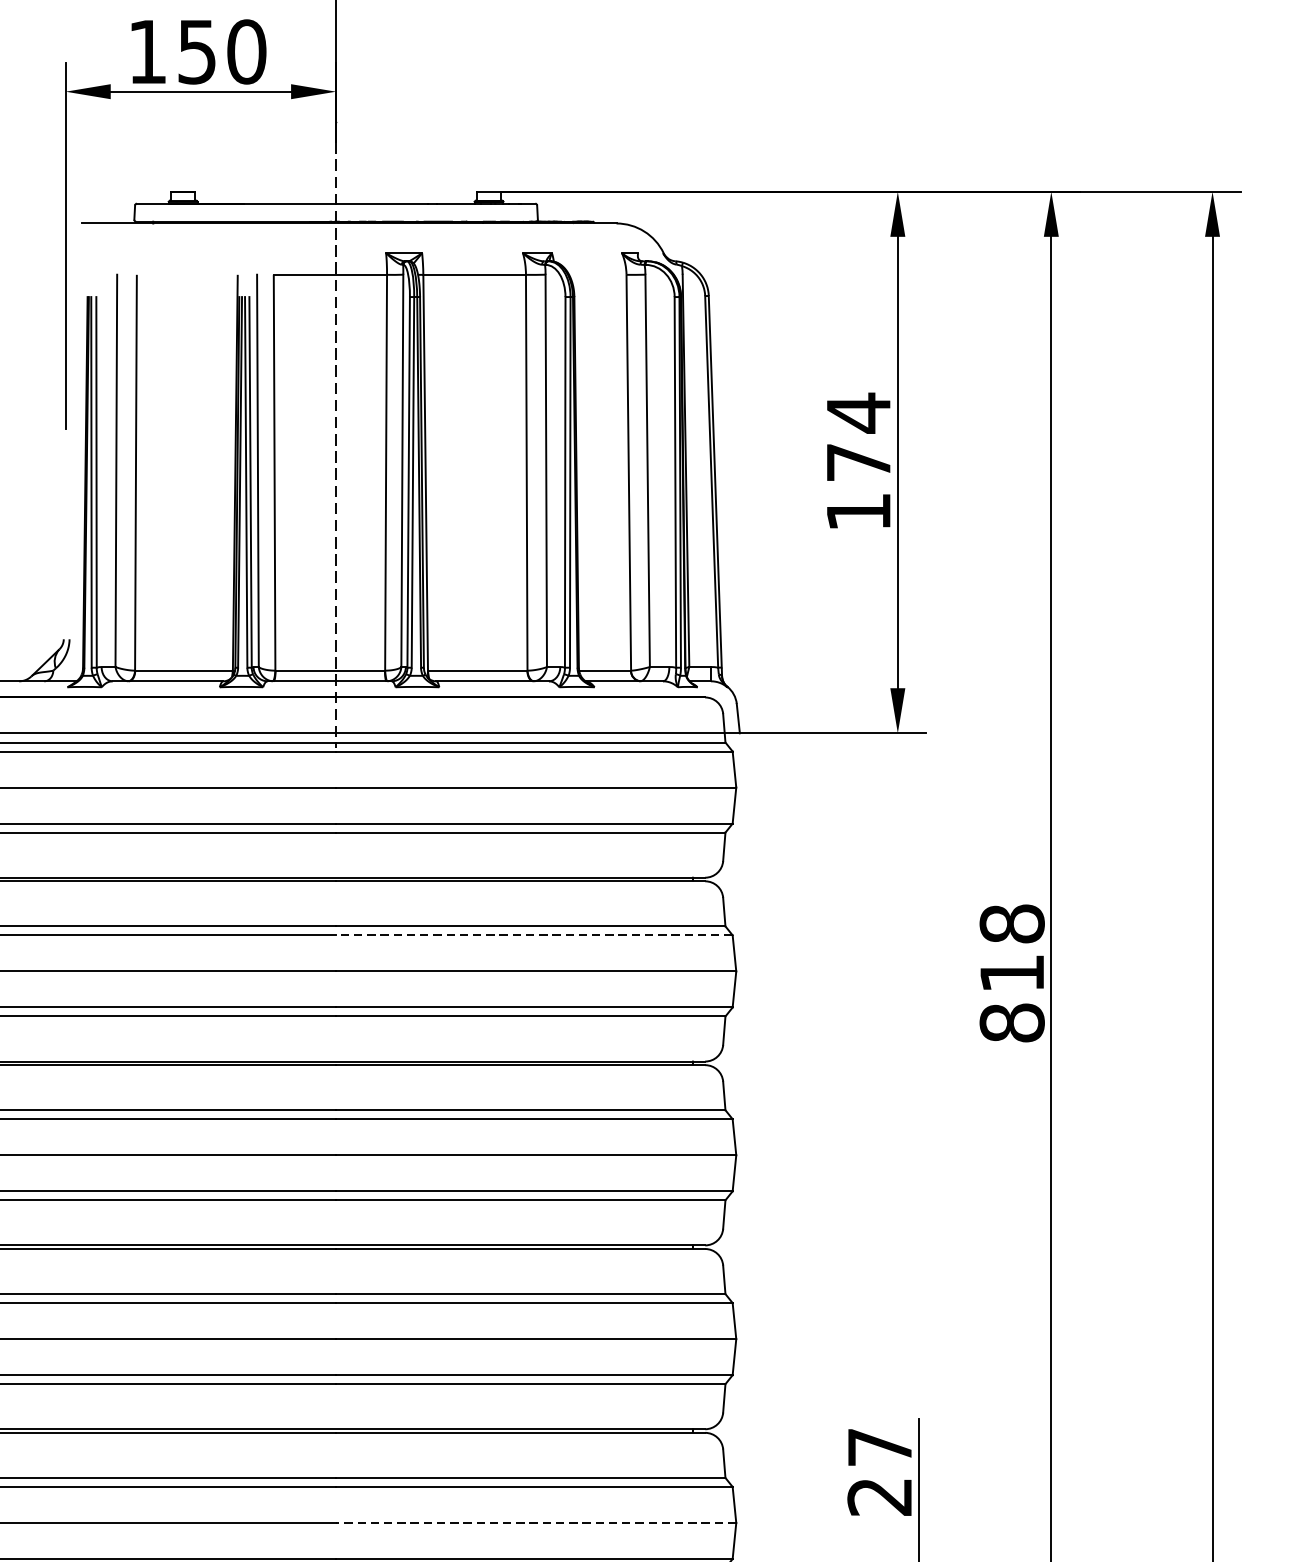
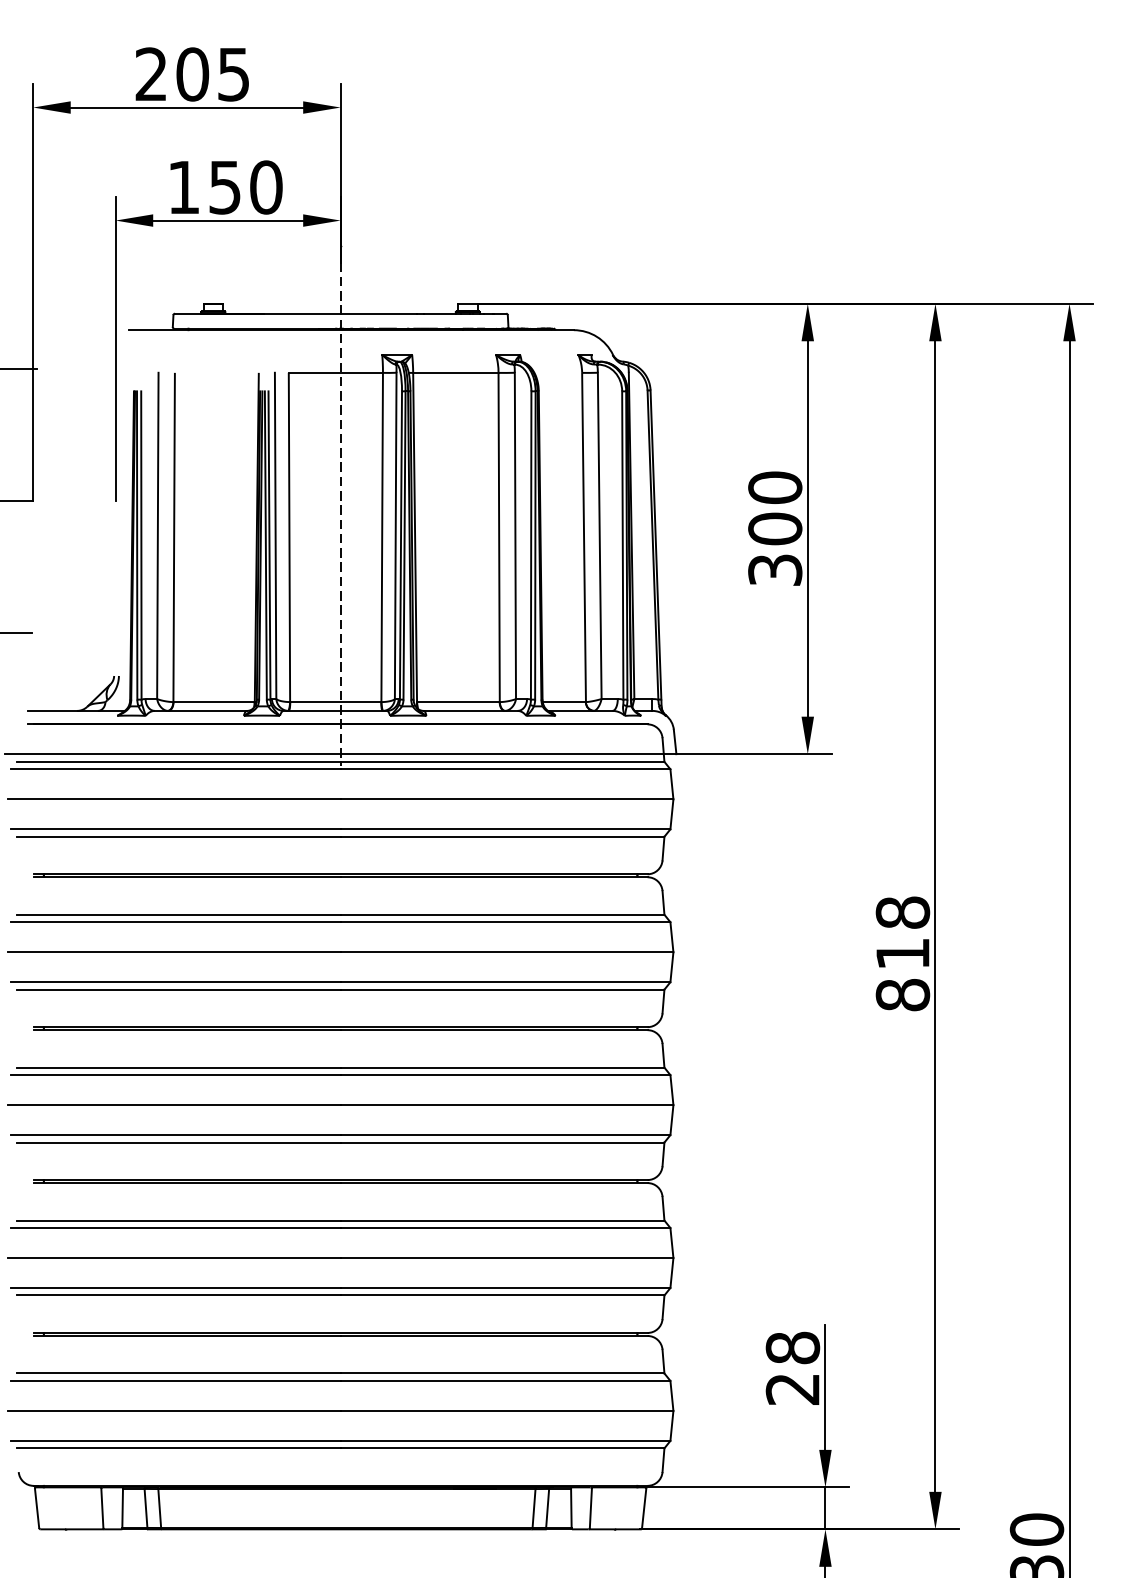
text: (859, 460) -> (775, 527), 174 -> 300
line: (534, 935) -> (505, 922), dashed -> solid
text: (879, 1446) -> (792, 1347), 27 -> 28
line: (535, 1522) -> (506, 1410), dashed -> solid

